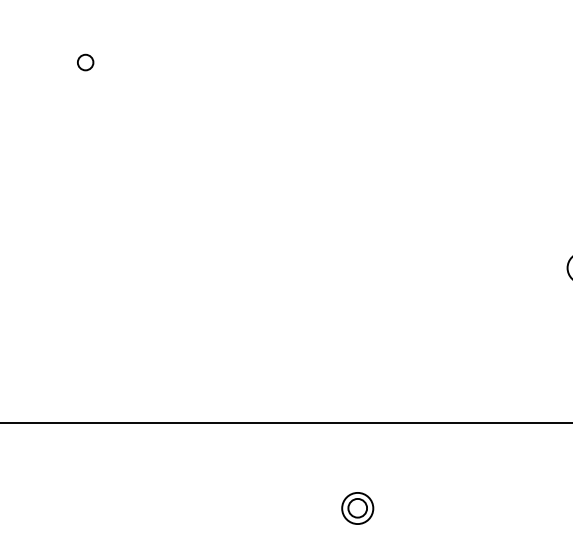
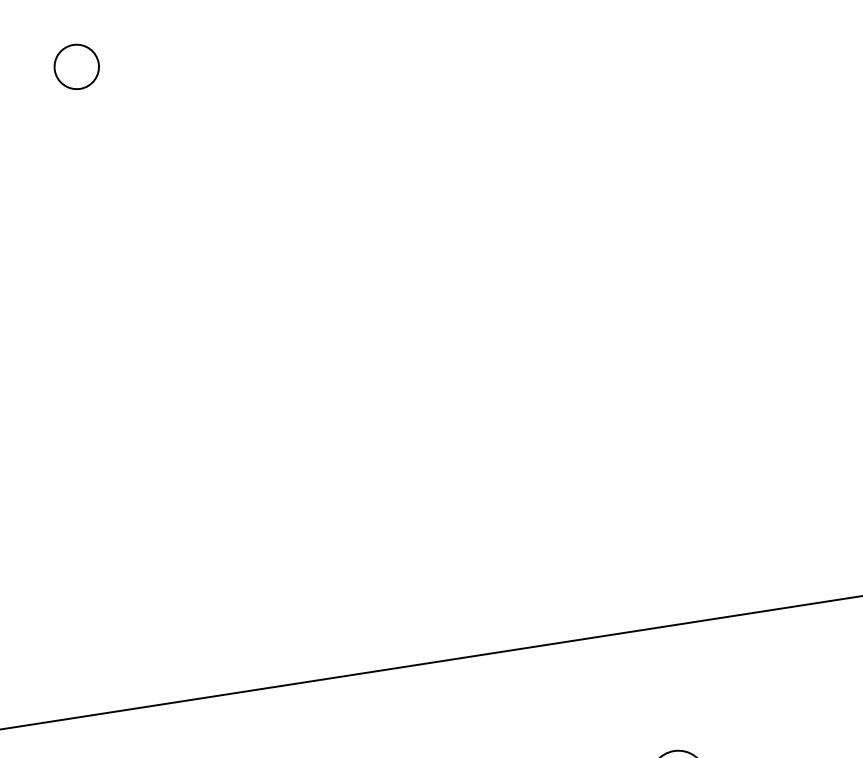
circle: (85, 62) -> (76, 66), size x1.6

